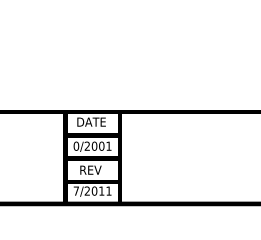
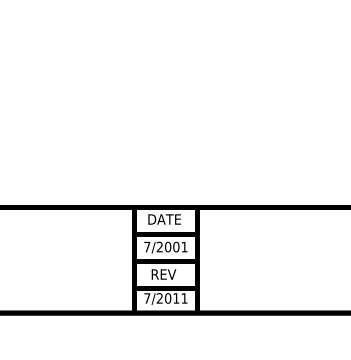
text: (76, 145) -> (147, 246), 0/2001 -> 7/2001

